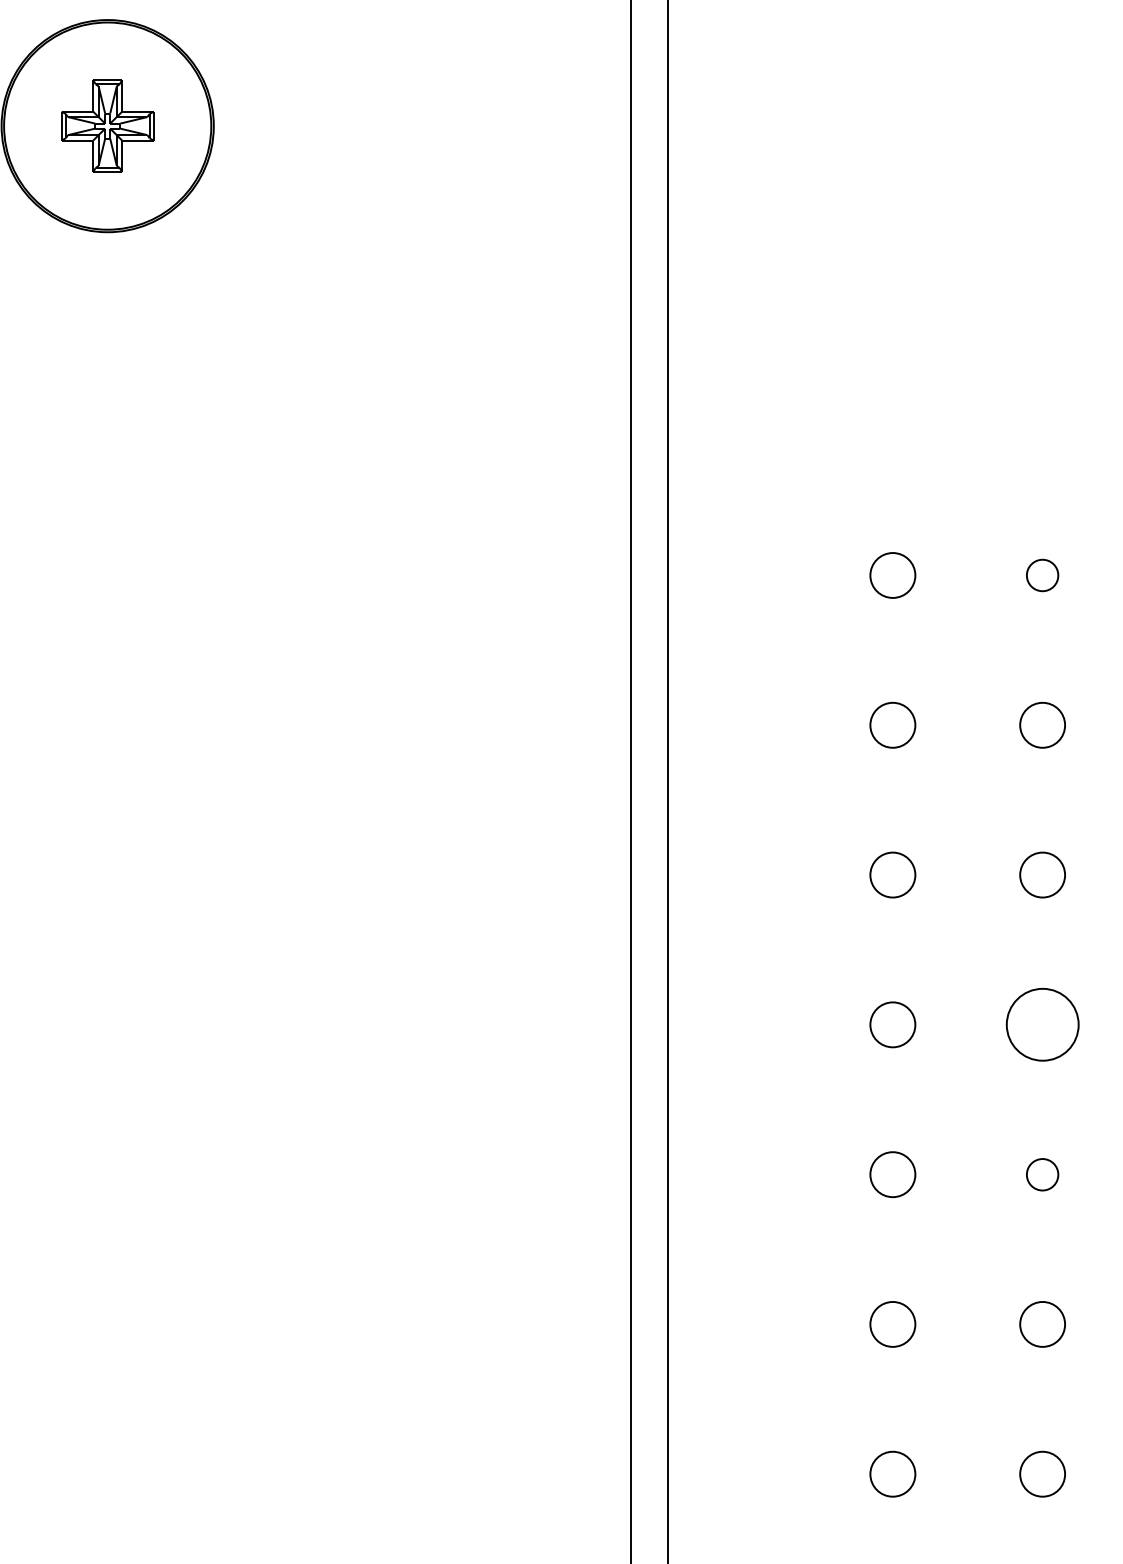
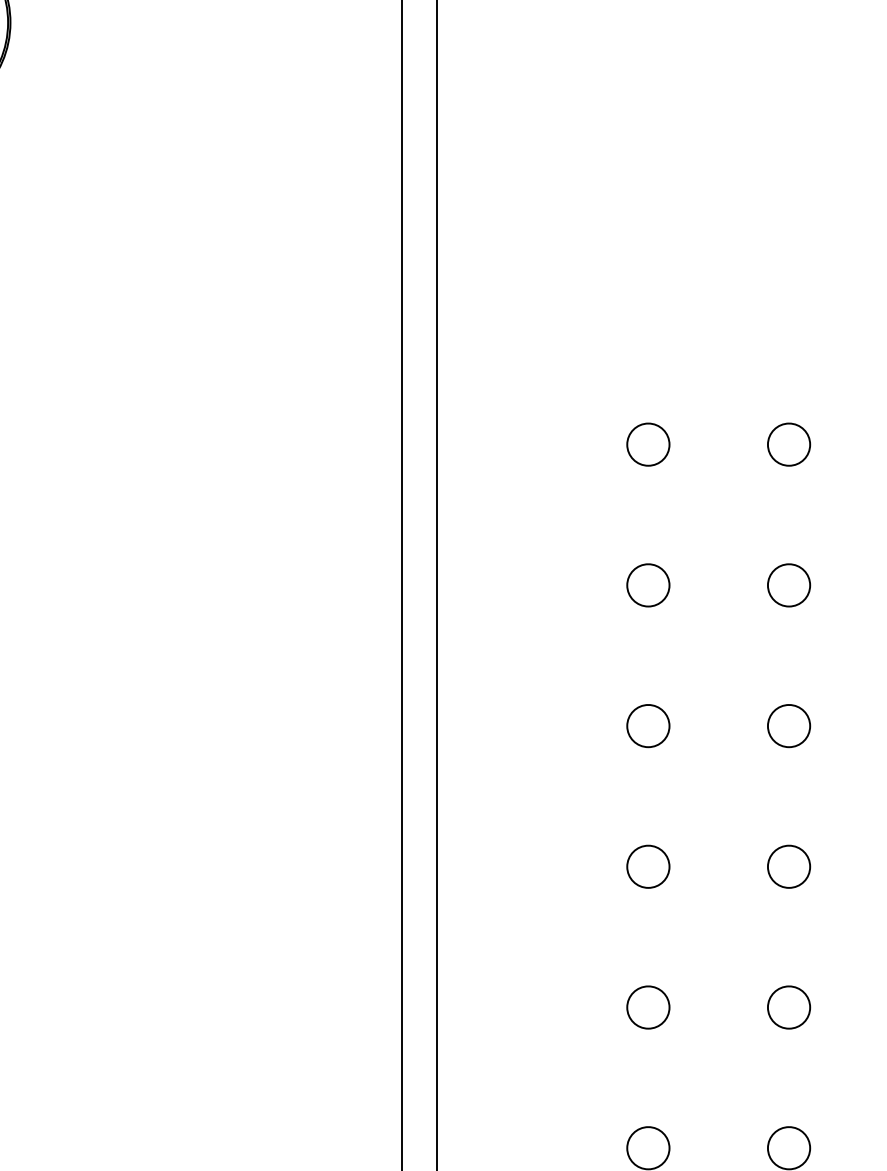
part: (1042, 575) -> (788, 444), size x1.43
part: (1042, 1024) -> (788, 866), size x0.62
part: (1042, 1174) -> (788, 1007), size x1.43

